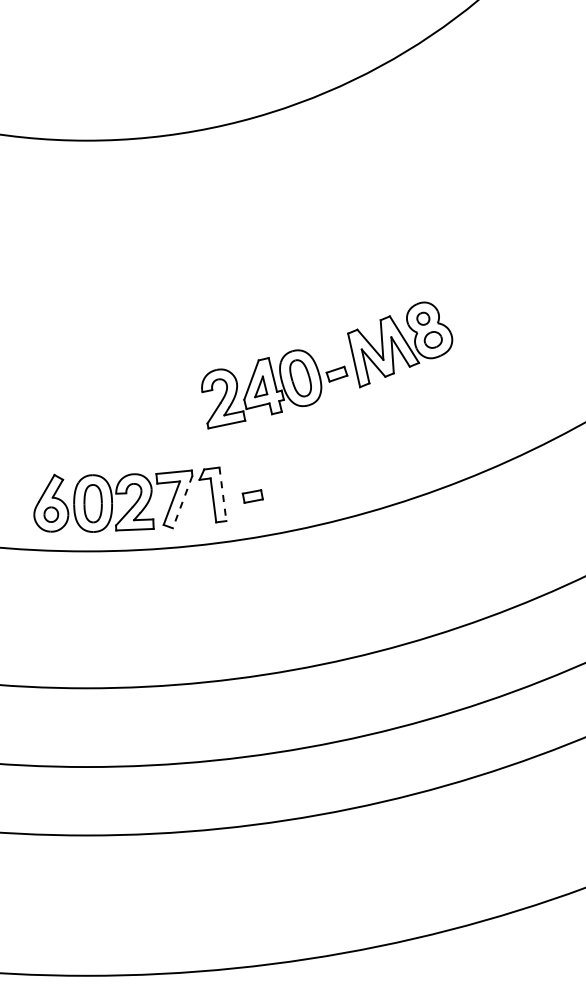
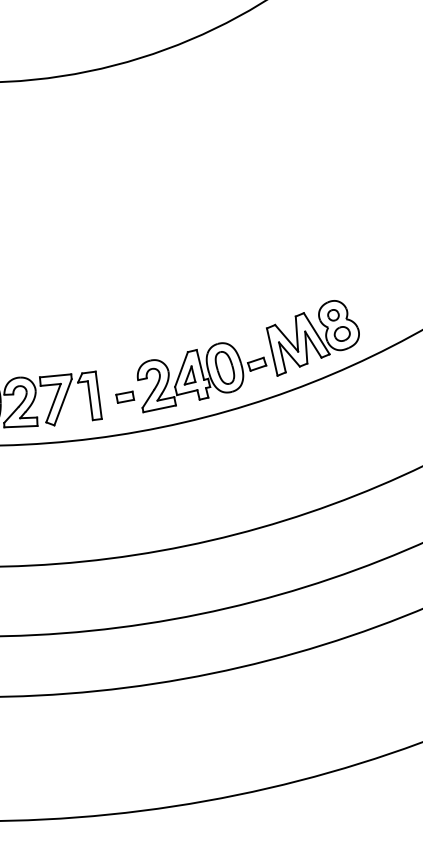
part: (327, 365) -> (248, 356), moved
line: (222, 494) -> (98, 395), dashed -> solid
line: (182, 502) -> (62, 402), dashed -> solid

